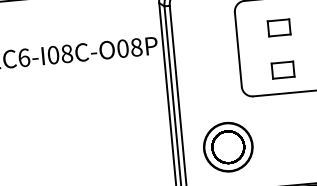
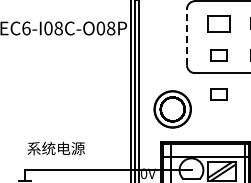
part: (278, 27) -> (218, 23), size x1.4
line: (238, 48) -> (187, 36), solid -> dashed
part: (287, 121) -> (218, 94), added

